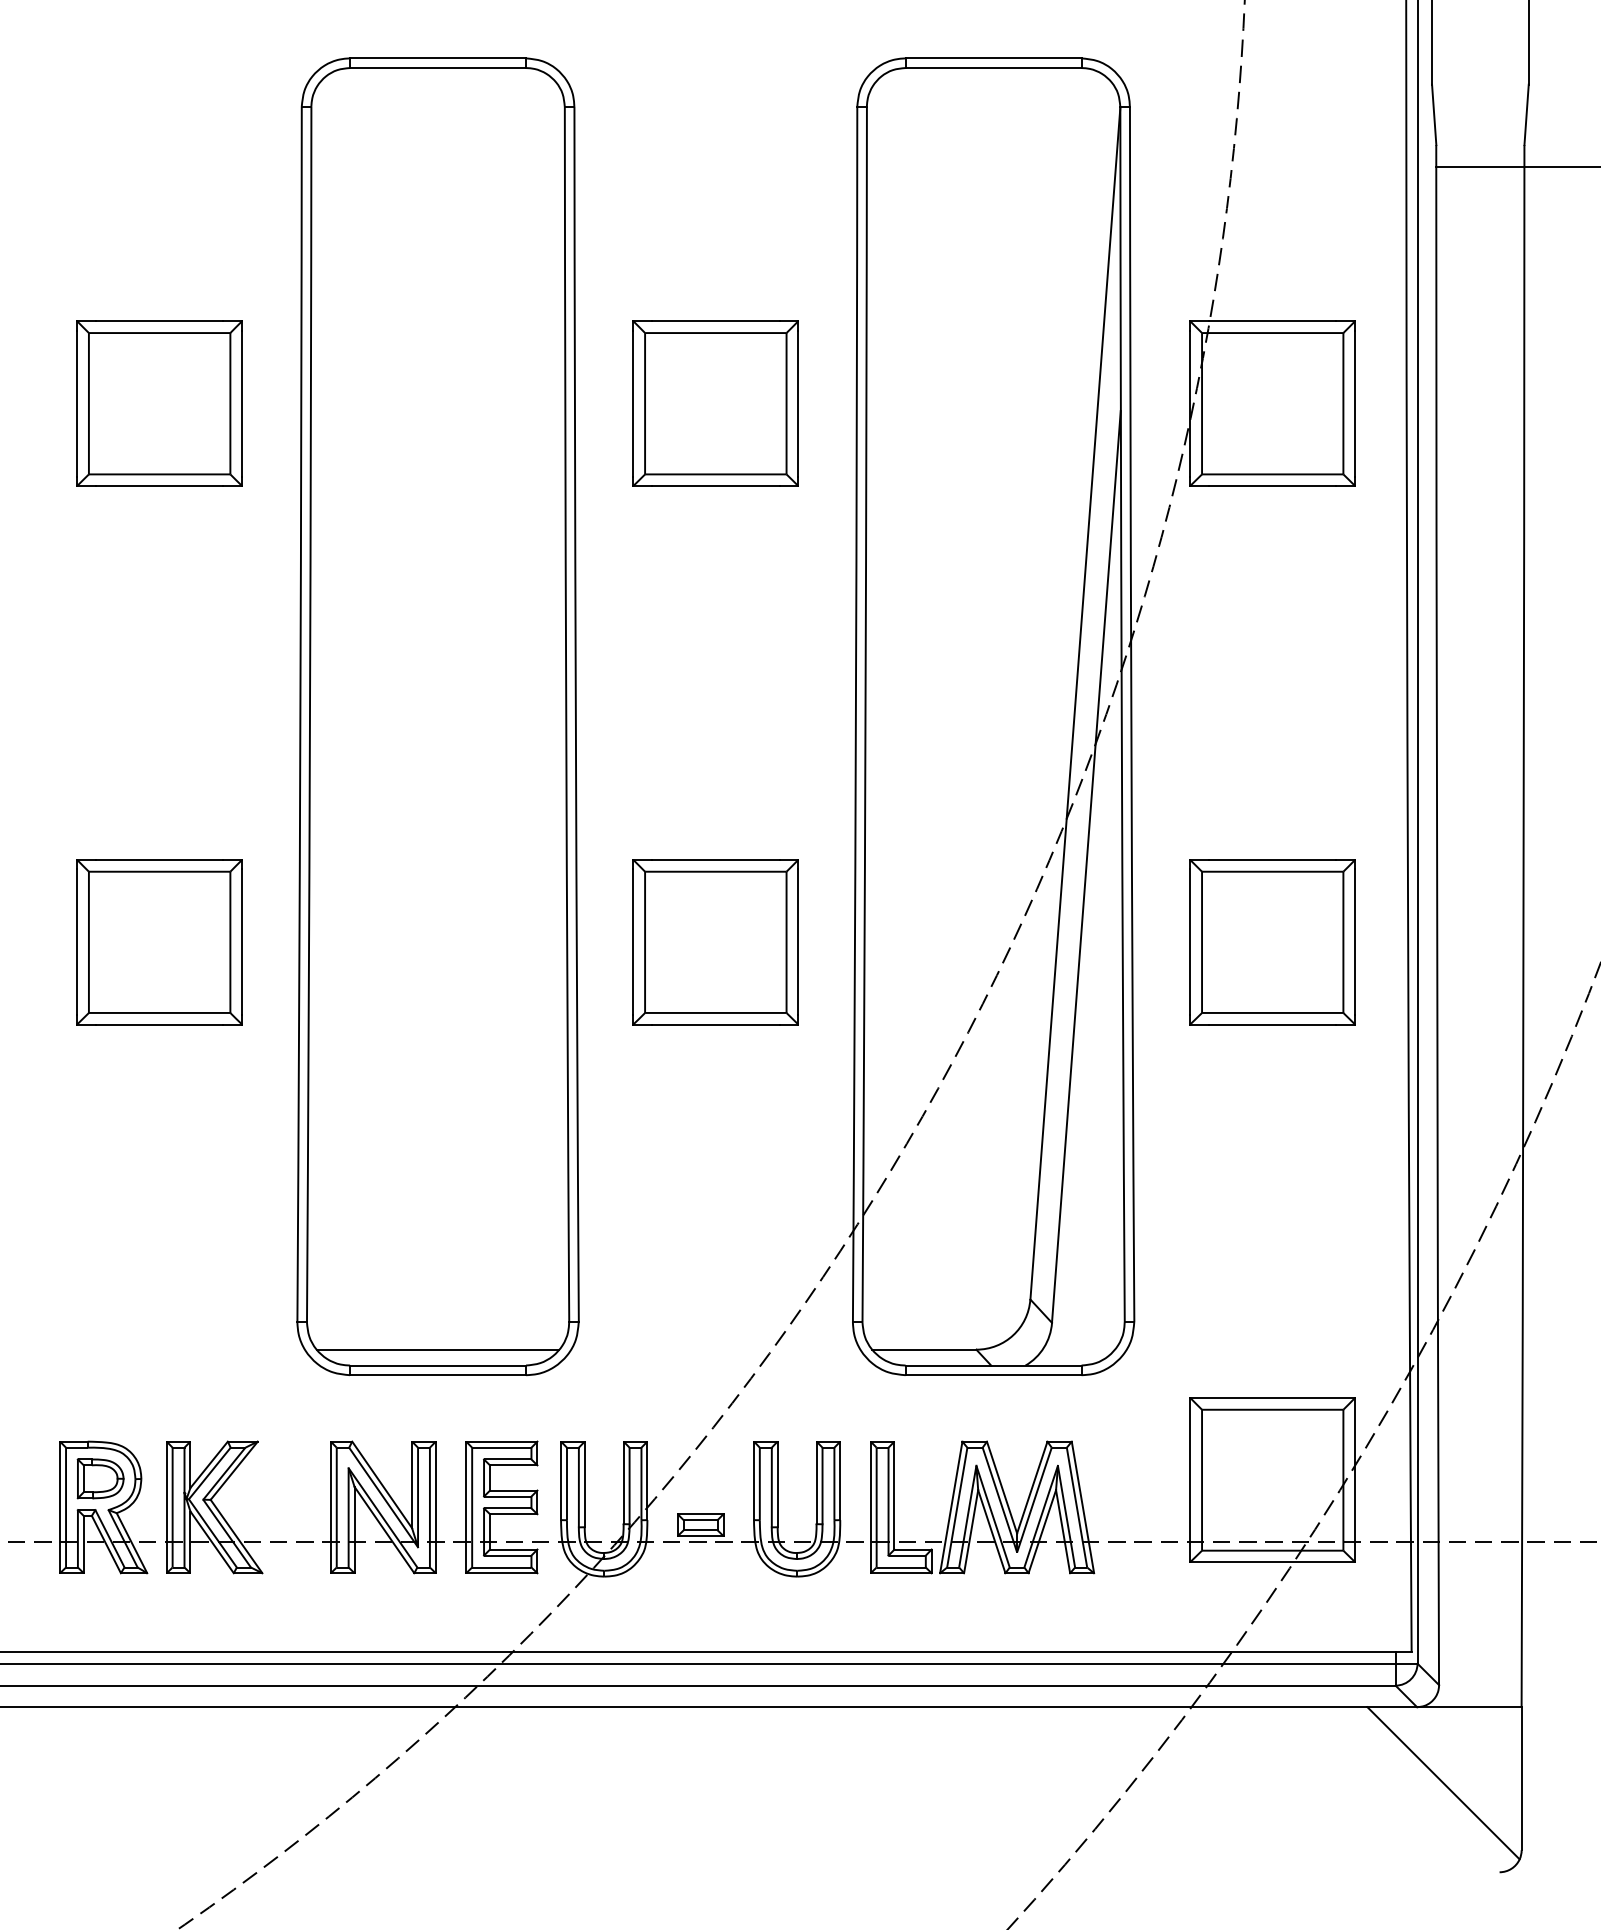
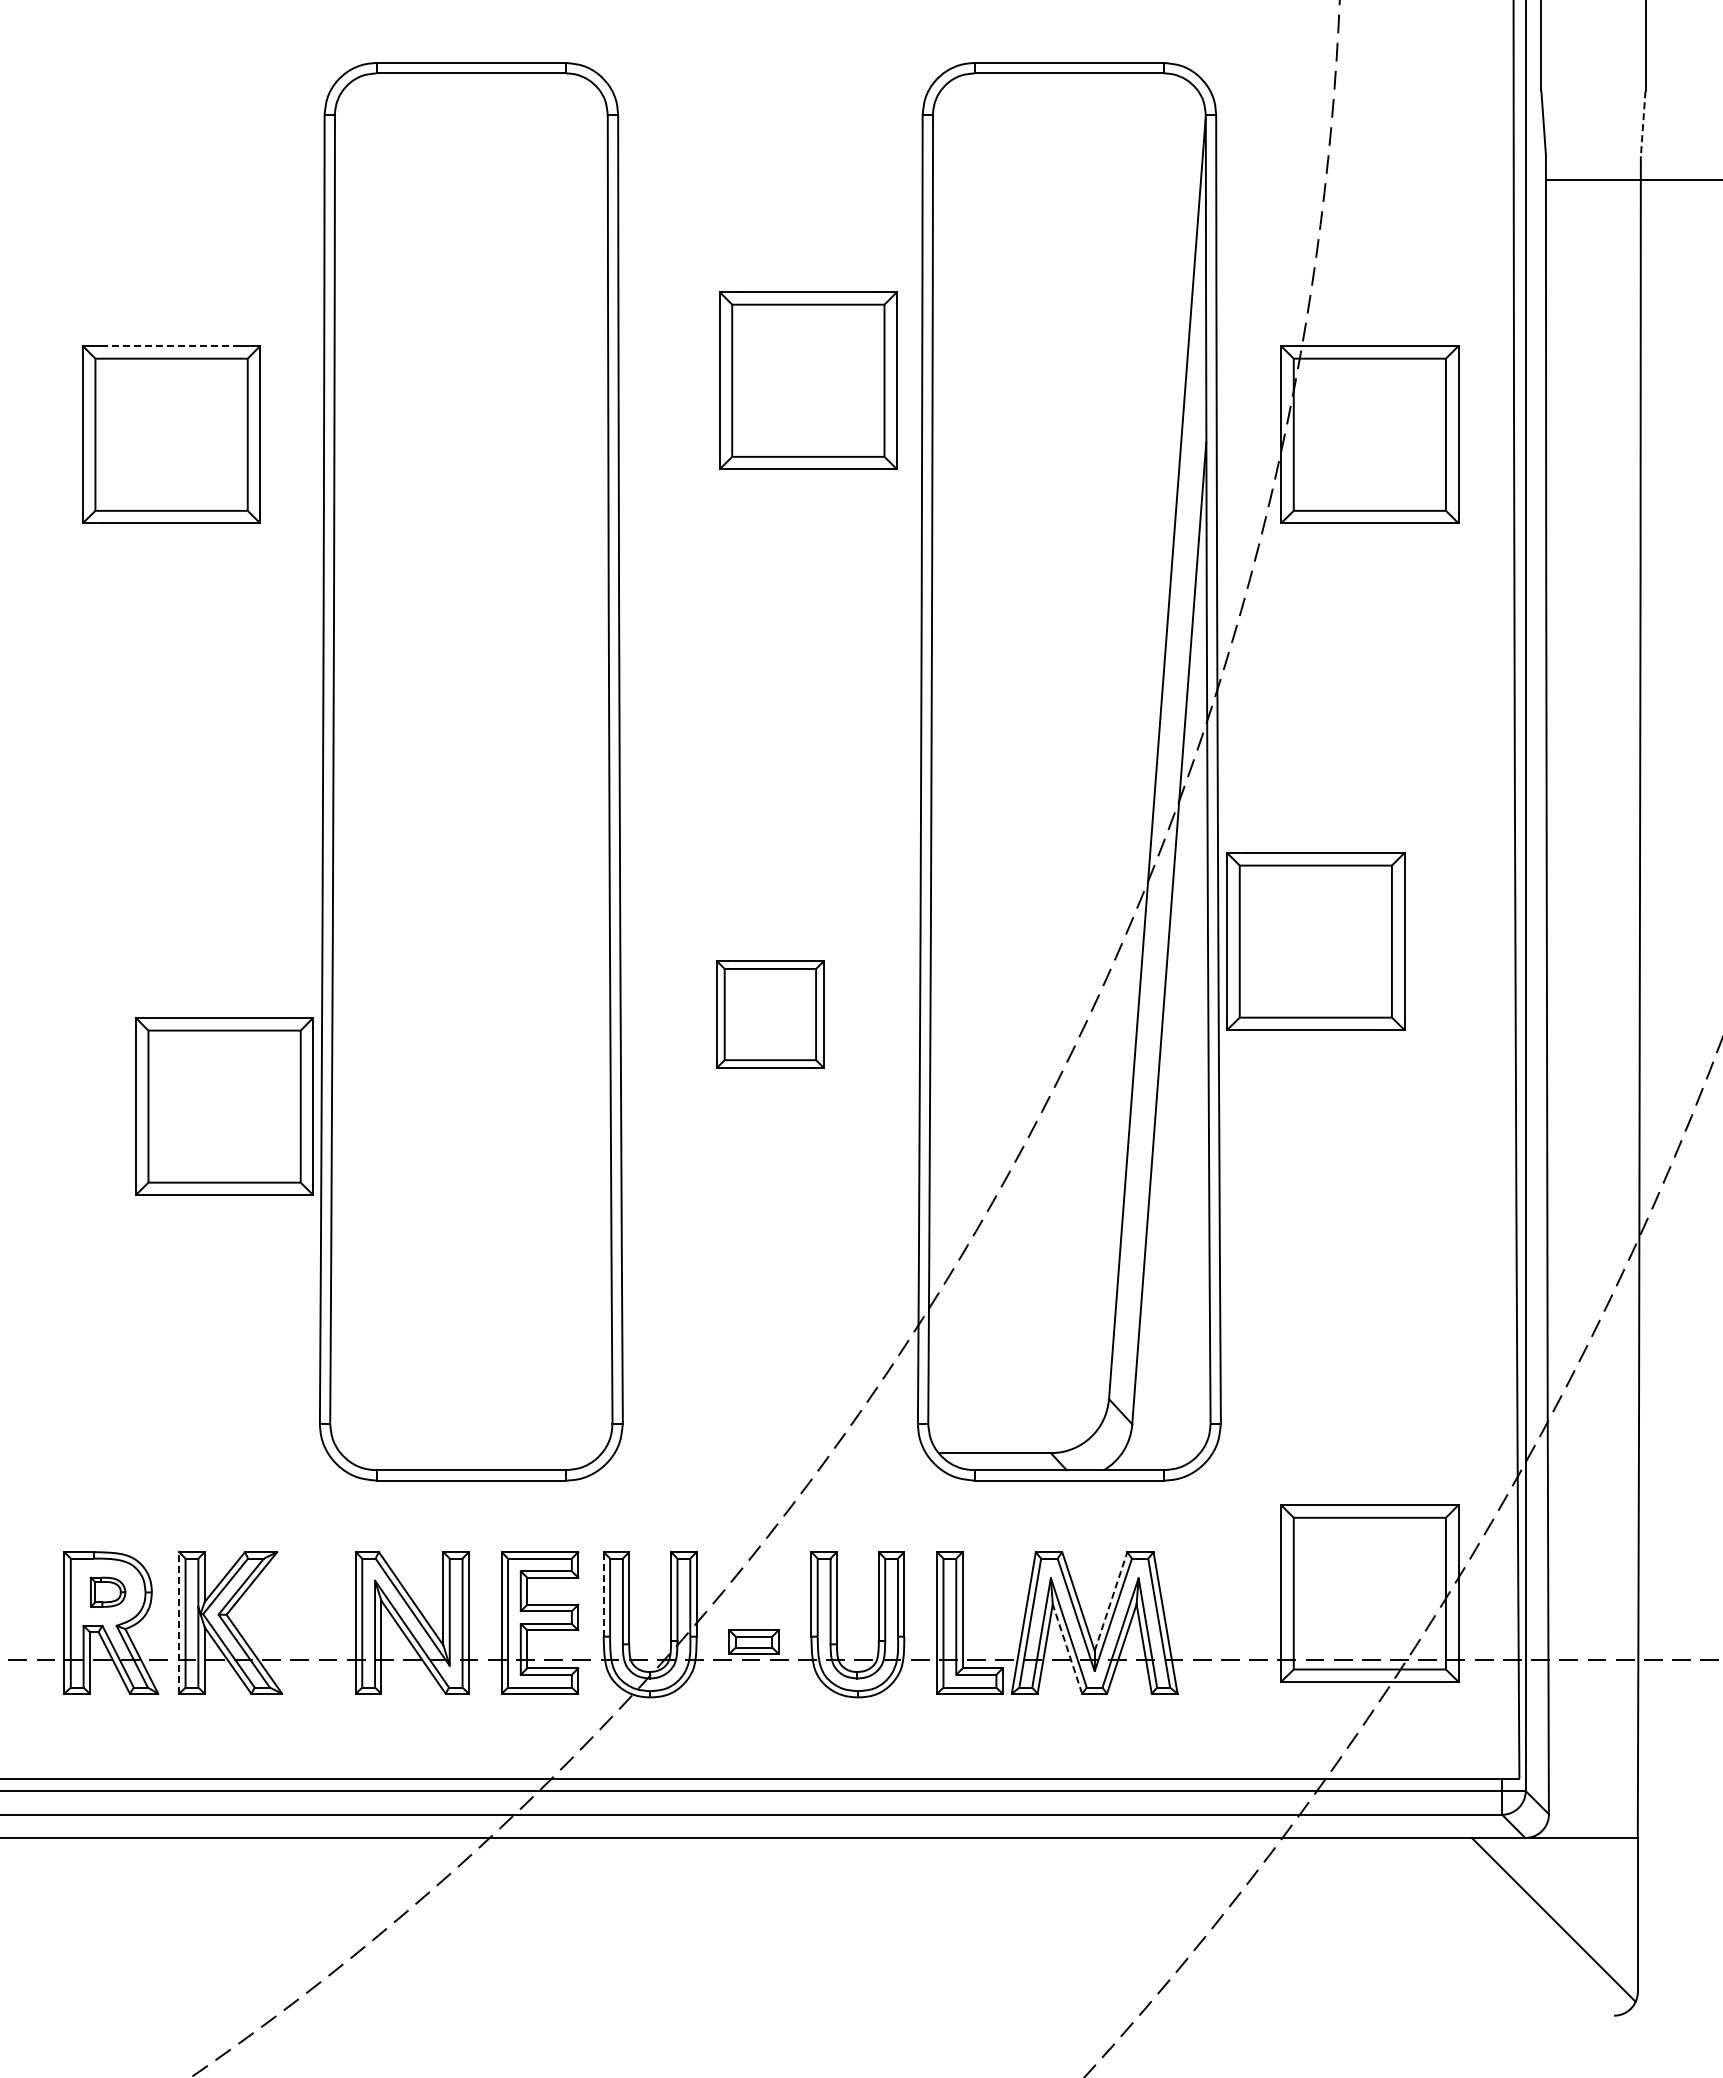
line: (1526, 114) -> (1643, 123), solid -> dashed
line: (159, 320) -> (171, 345), solid -> dashed
part: (715, 403) -> (808, 380), moved
part: (159, 942) -> (224, 1106), moved
part: (715, 942) -> (770, 1014), size x0.6
part: (1272, 942) -> (1315, 941), moved
line: (437, 1350) -> (470, 1453), removed
part: (100, 1479) -> (107, 1592), size x0.7
line: (560, 1480) -> (603, 1593), solid -> dashed
line: (1032, 1487) -> (1111, 1601), solid -> dashed
line: (166, 1507) -> (179, 1622), solid -> dashed
line: (991, 1531) -> (1067, 1648), solid -> dashed

